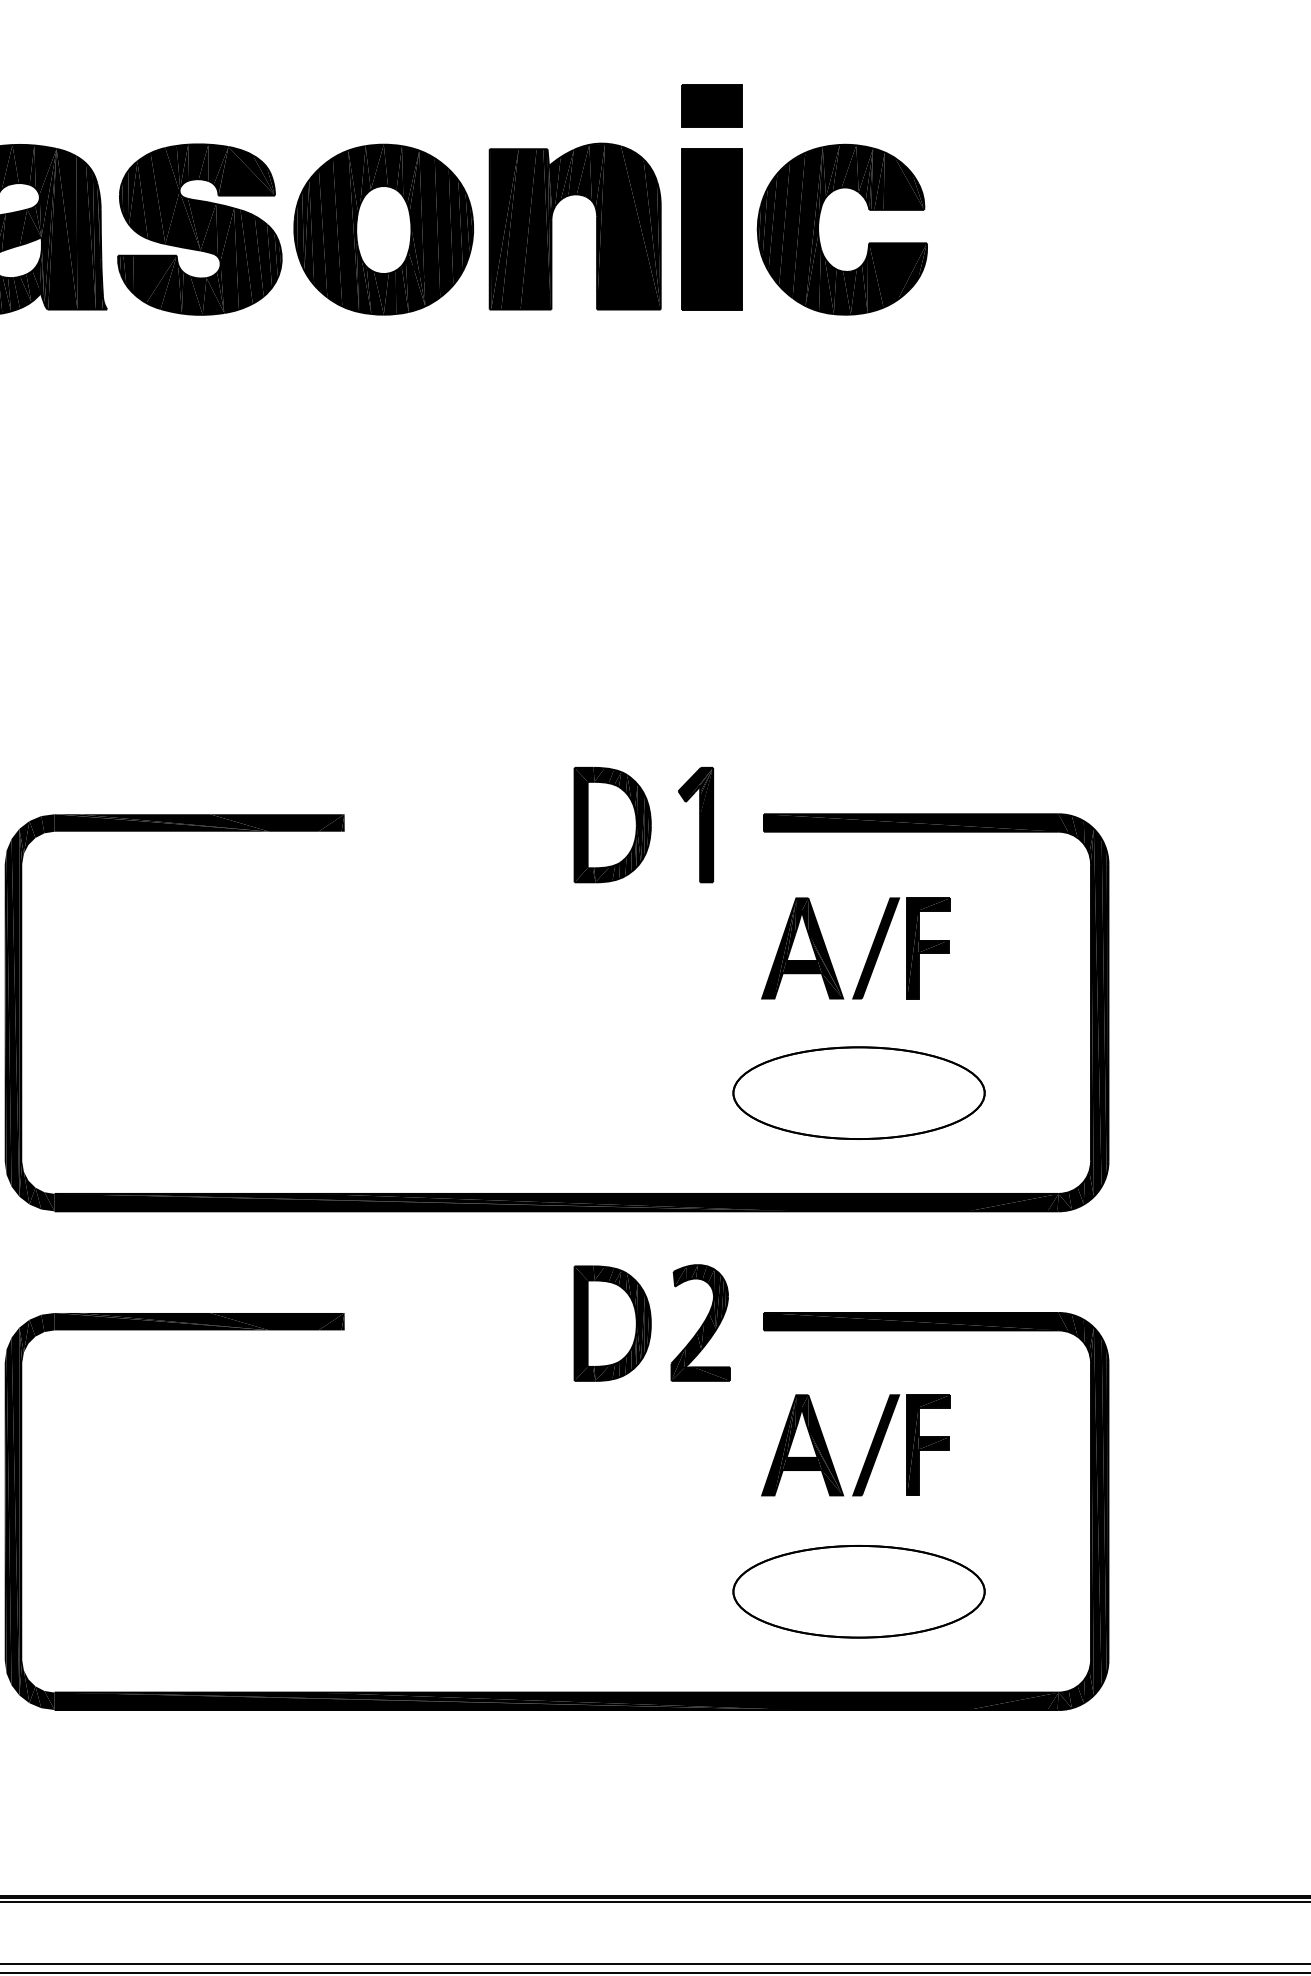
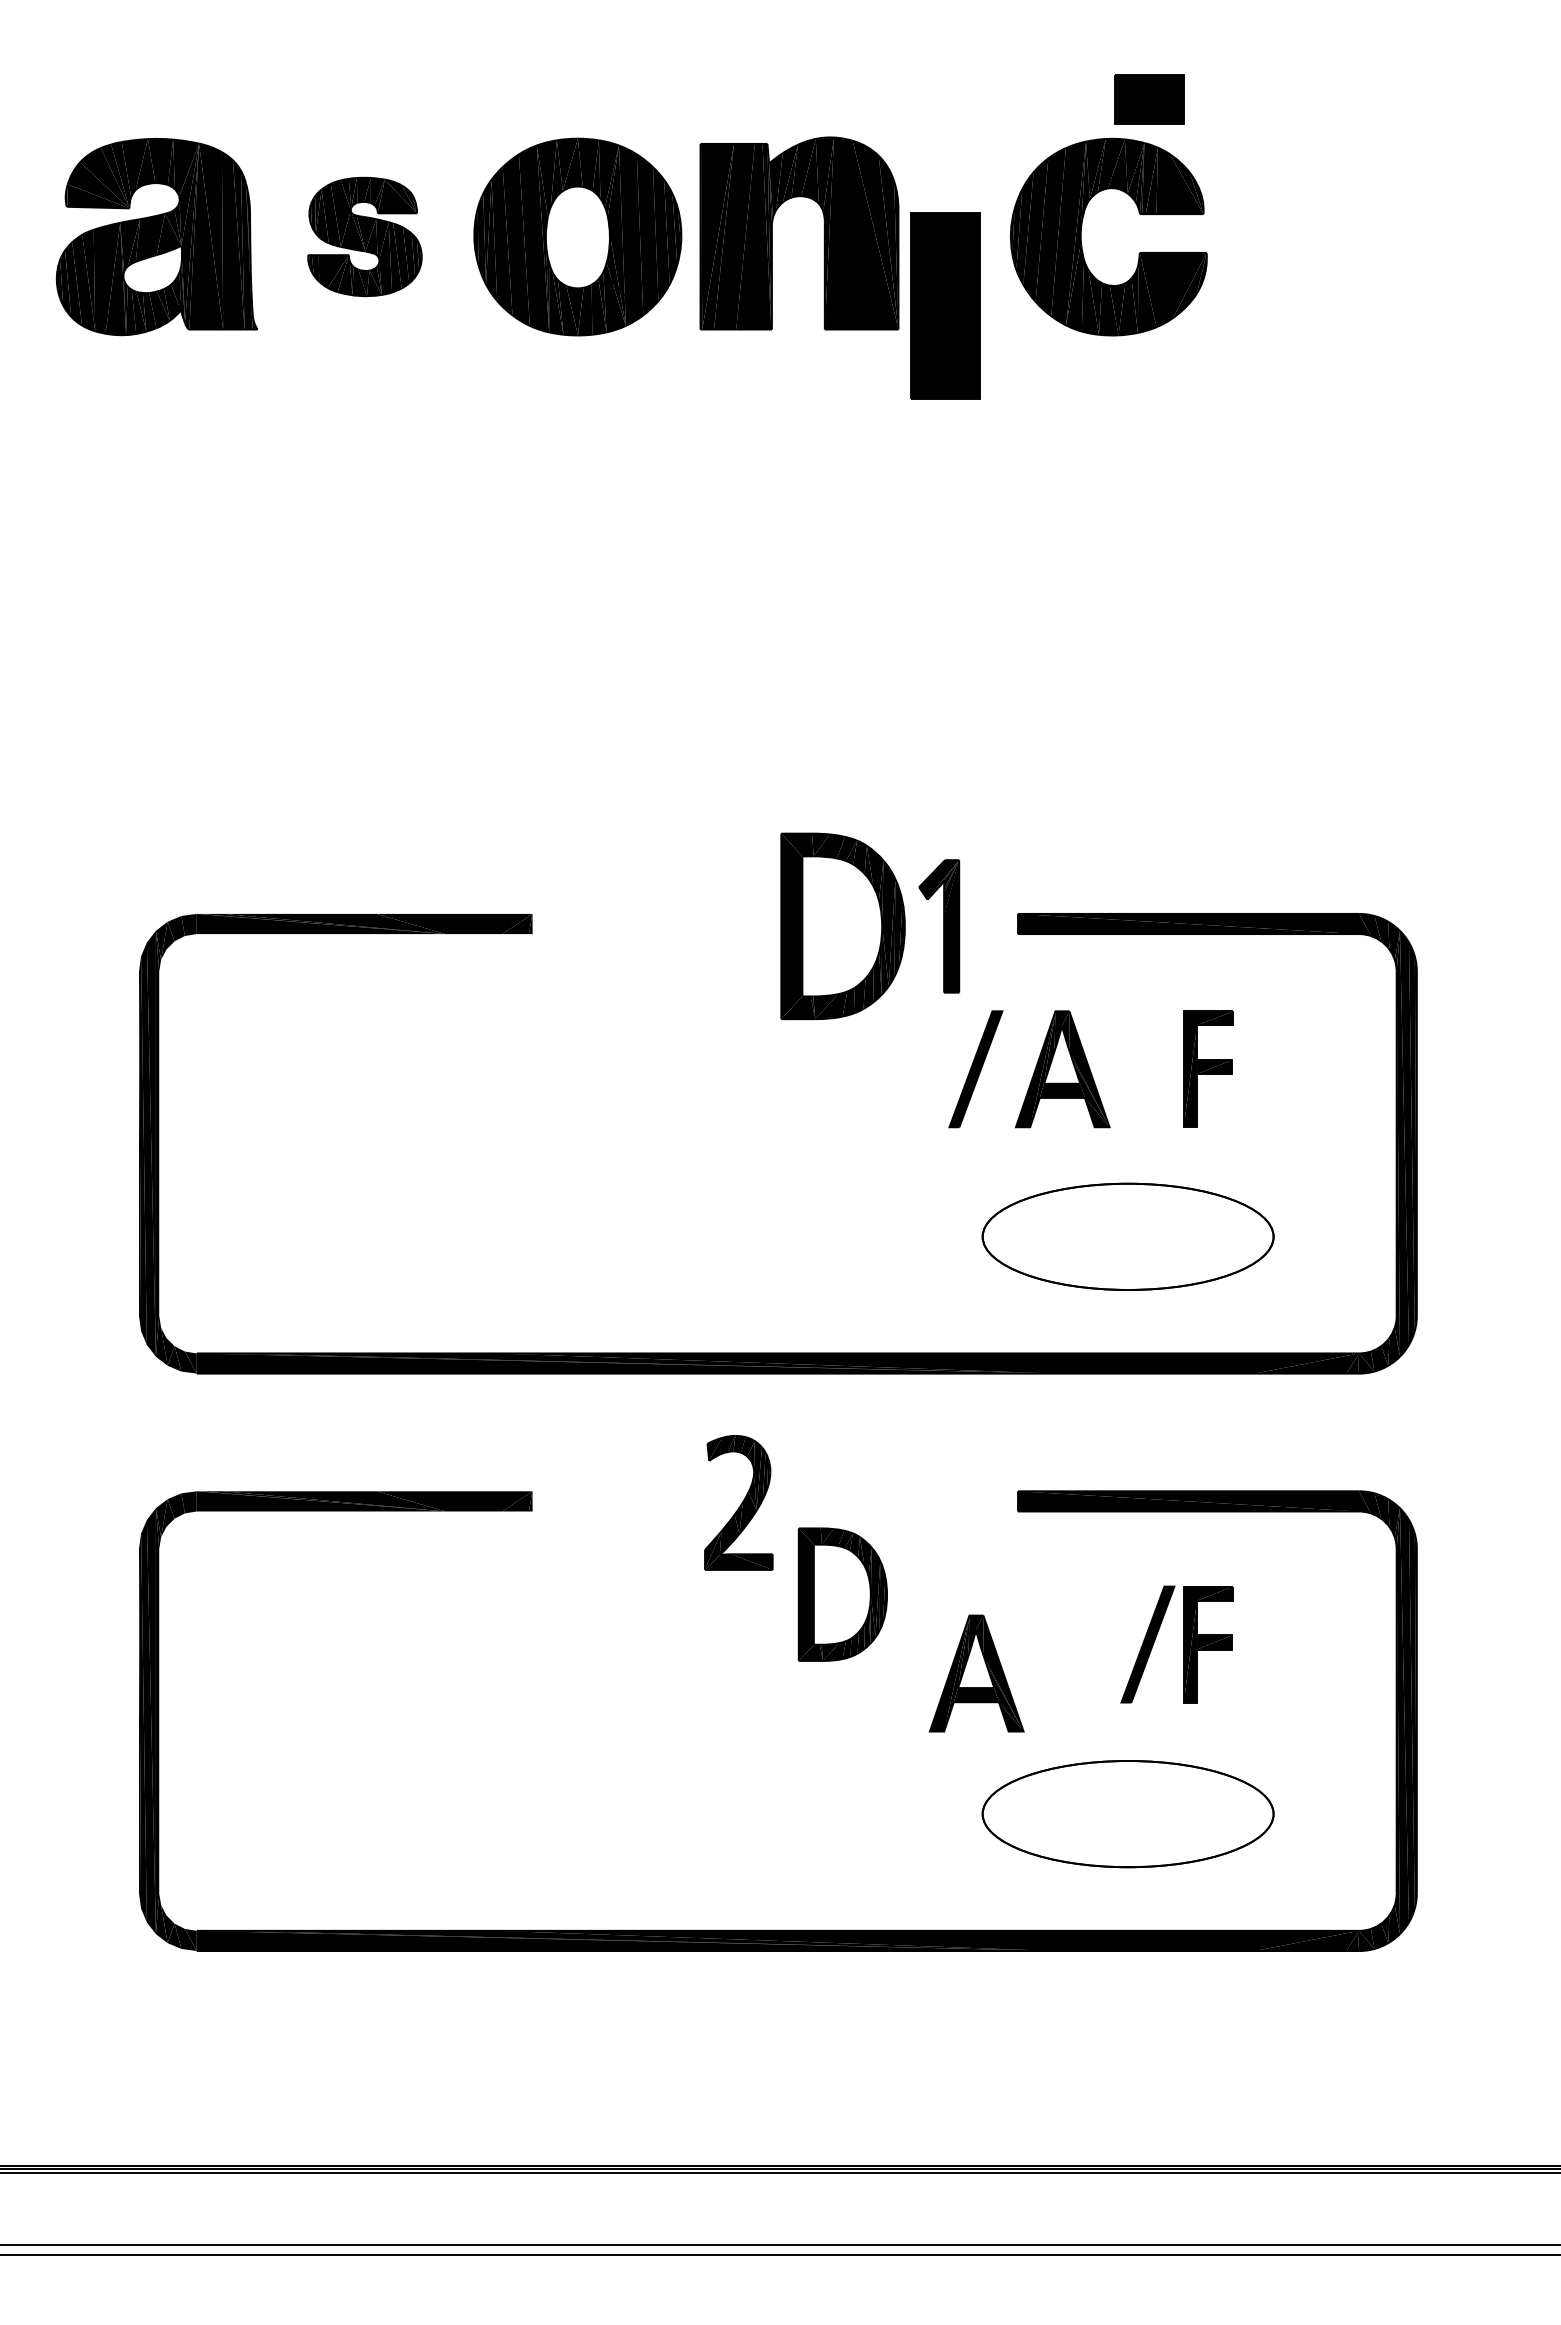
part: (711, 106) -> (1149, 99), moved
part: (199, 229) -> (364, 236), size x0.6
part: (711, 229) -> (945, 305), moved
part: (612, 825) -> (842, 926), size x1.4
part: (875, 948) -> (975, 1069), moved
part: (700, 1322) -> (738, 1502), moved
part: (612, 1323) -> (842, 1594), moved
part: (802, 1445) -> (976, 1673), moved

